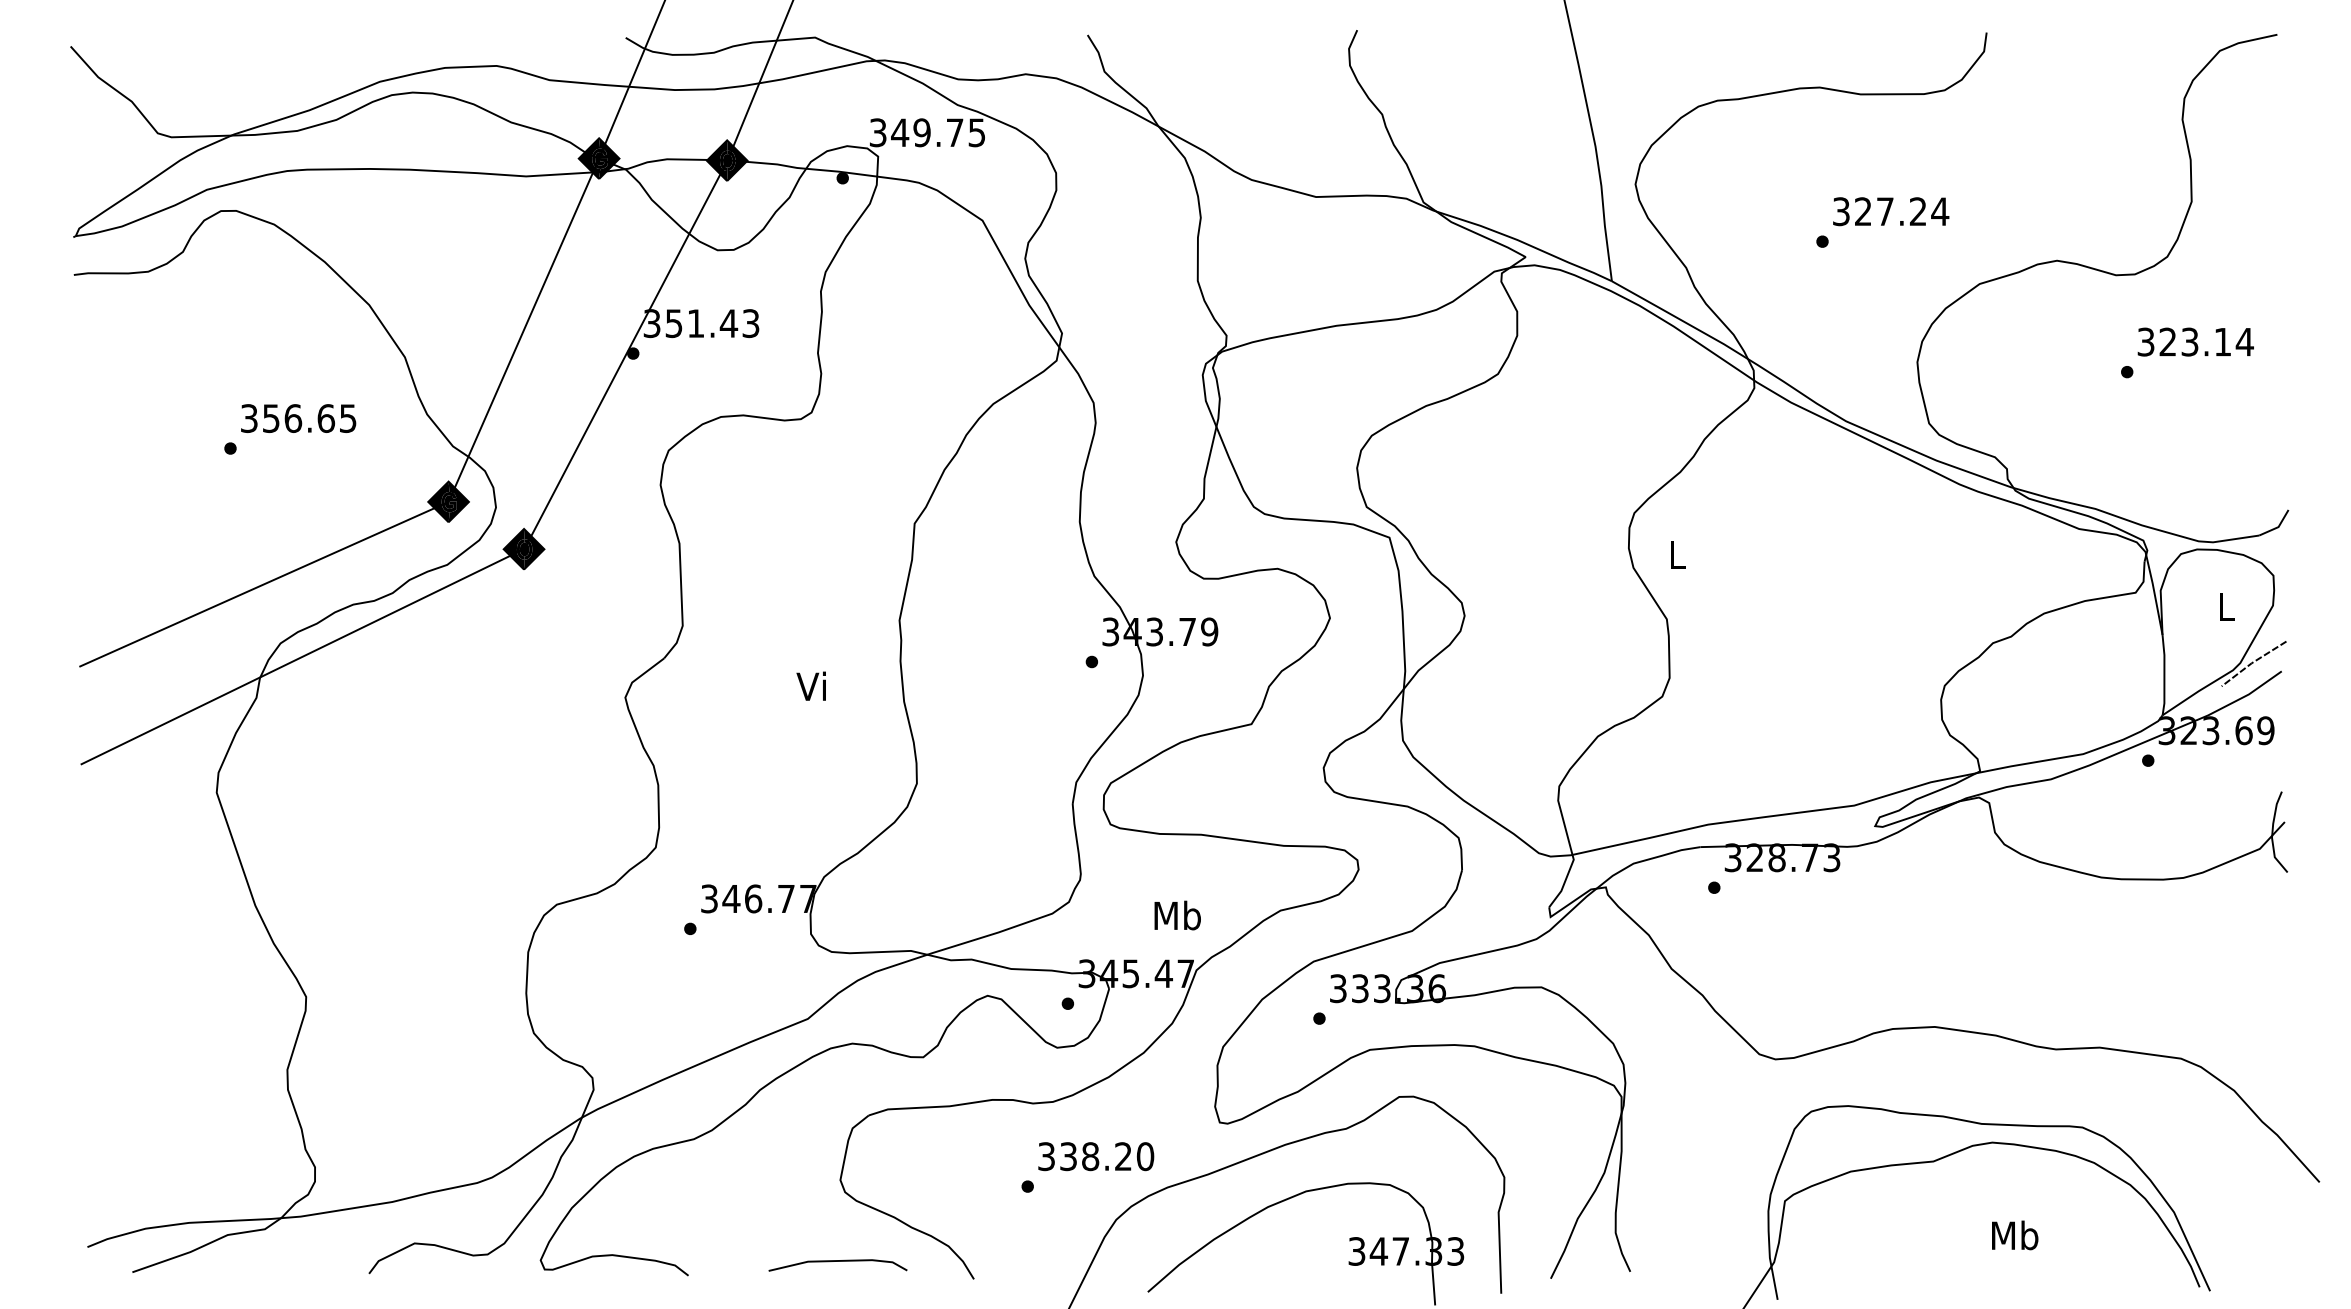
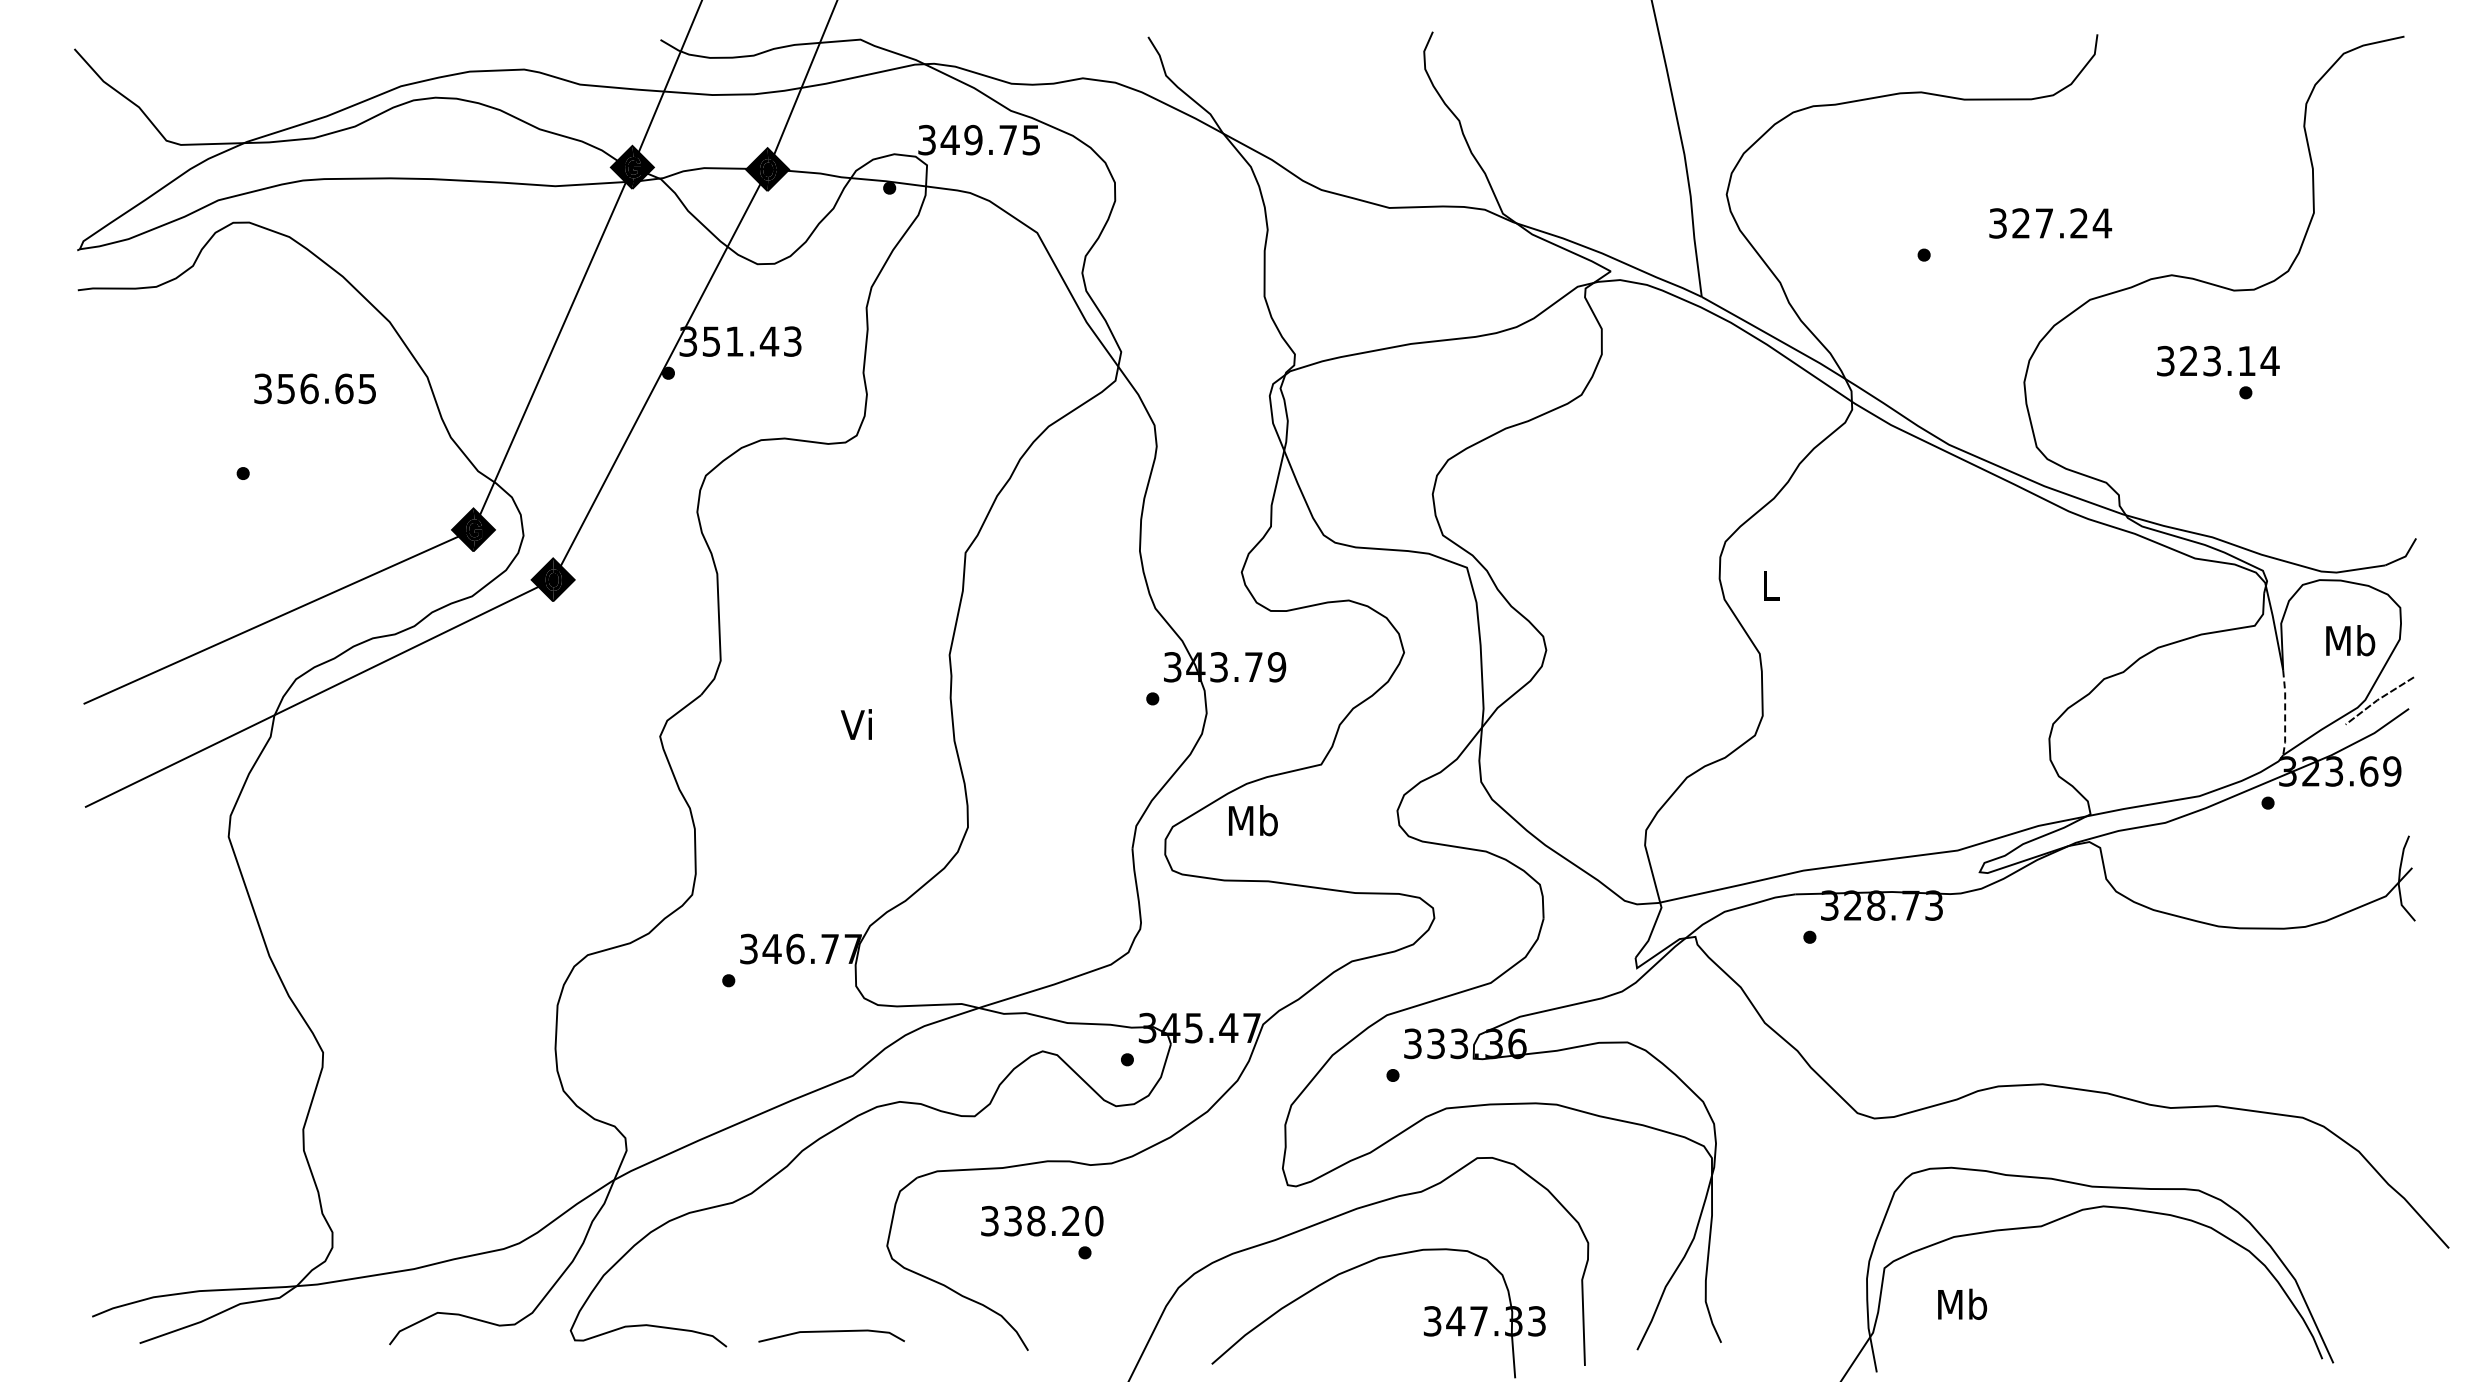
text: (1891, 211) -> (2050, 223), moved
text: (2196, 341) -> (2218, 360), moved
text: (298, 418) -> (314, 388), moved
text: (2226, 606) -> (2350, 640), L -> Mb
line: (2164, 675) -> (2285, 713), solid -> dashed
text: (1177, 915) -> (1253, 820), moved
text: (1096, 1156) -> (1042, 1221), moved
text: (2015, 1234) -> (1962, 1303), moved
line: (837, 1262) -> (831, 1332), moved

